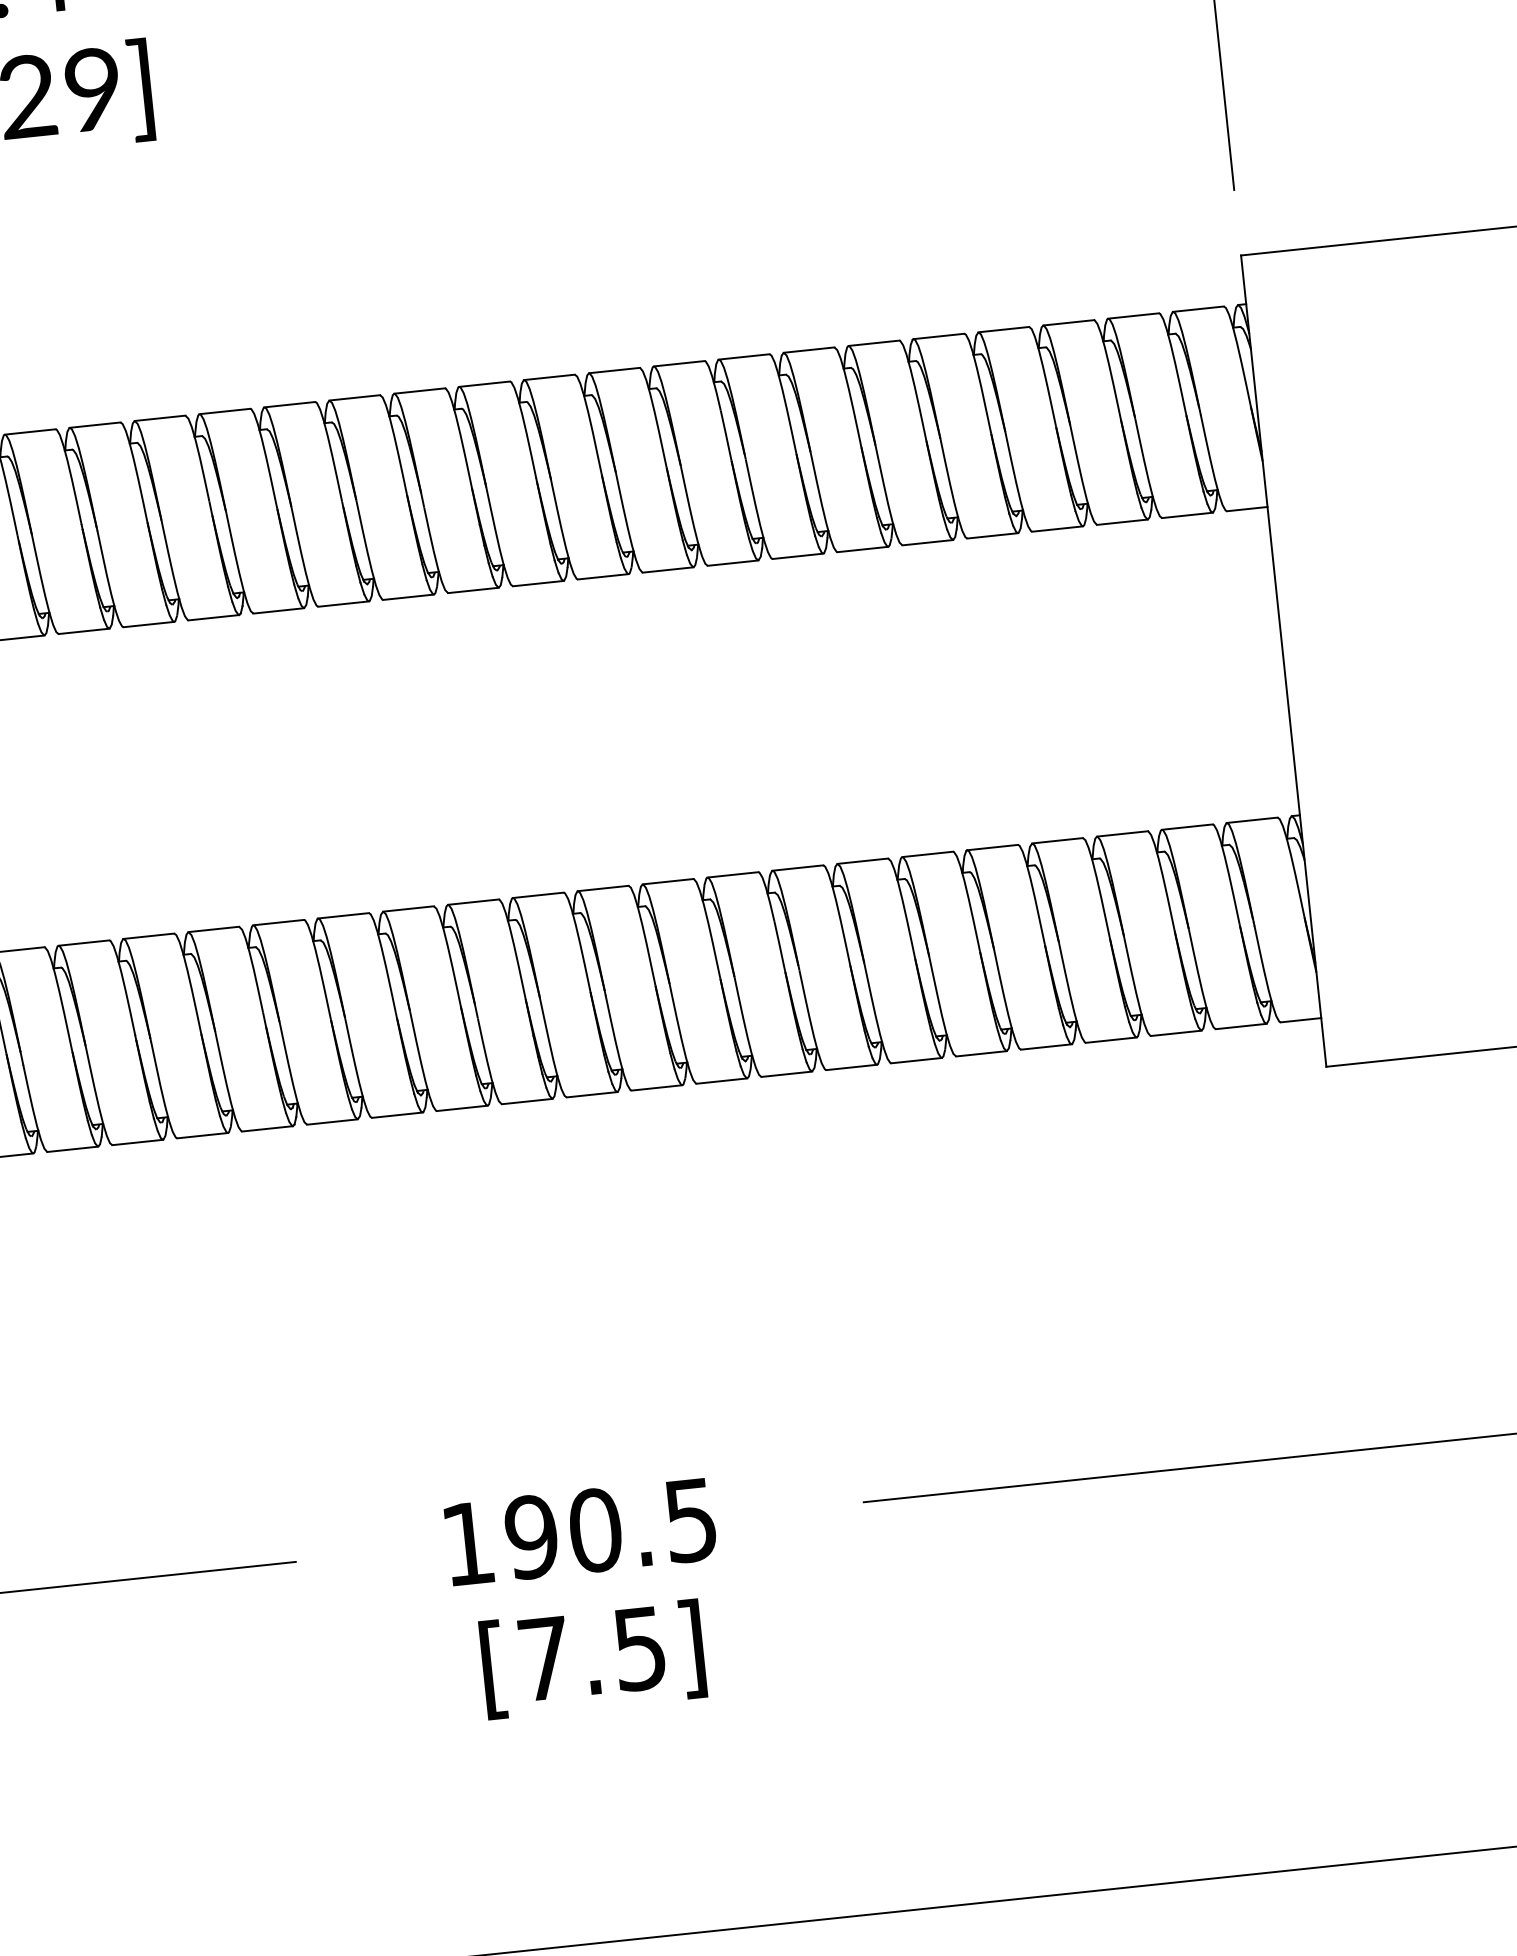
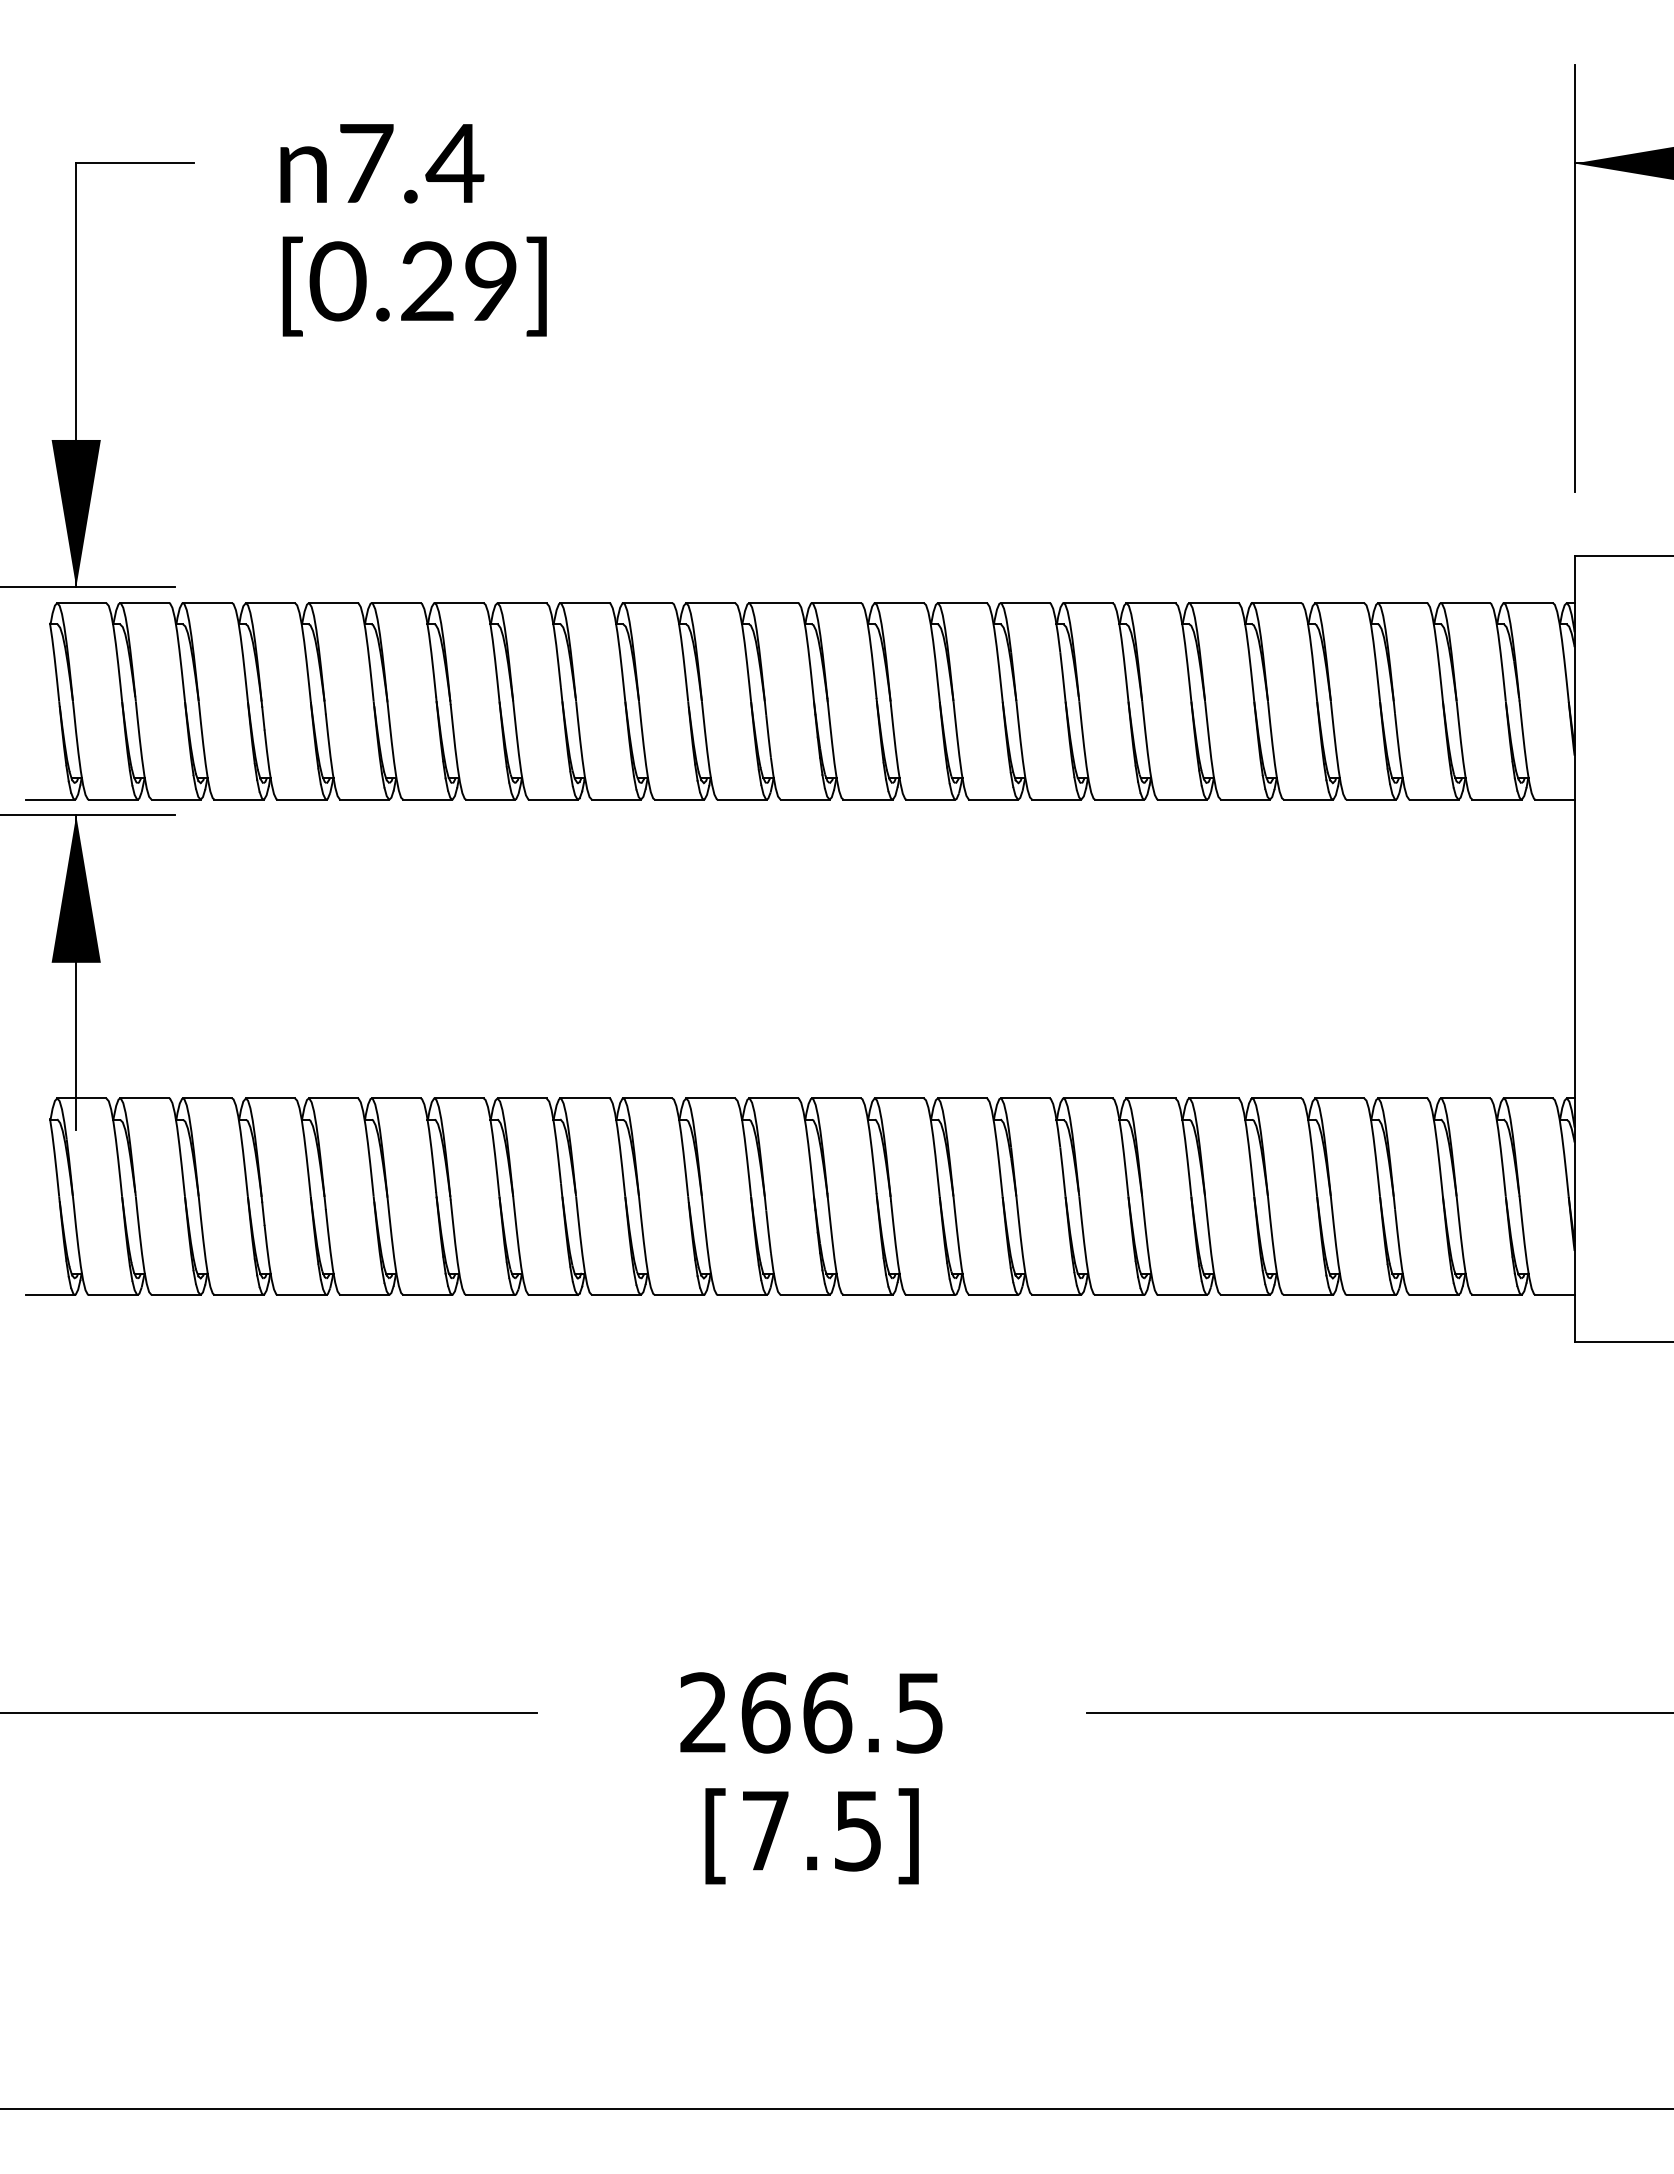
text: (532, 1536) -> (766, 1712), 190.5 -> 266.5

